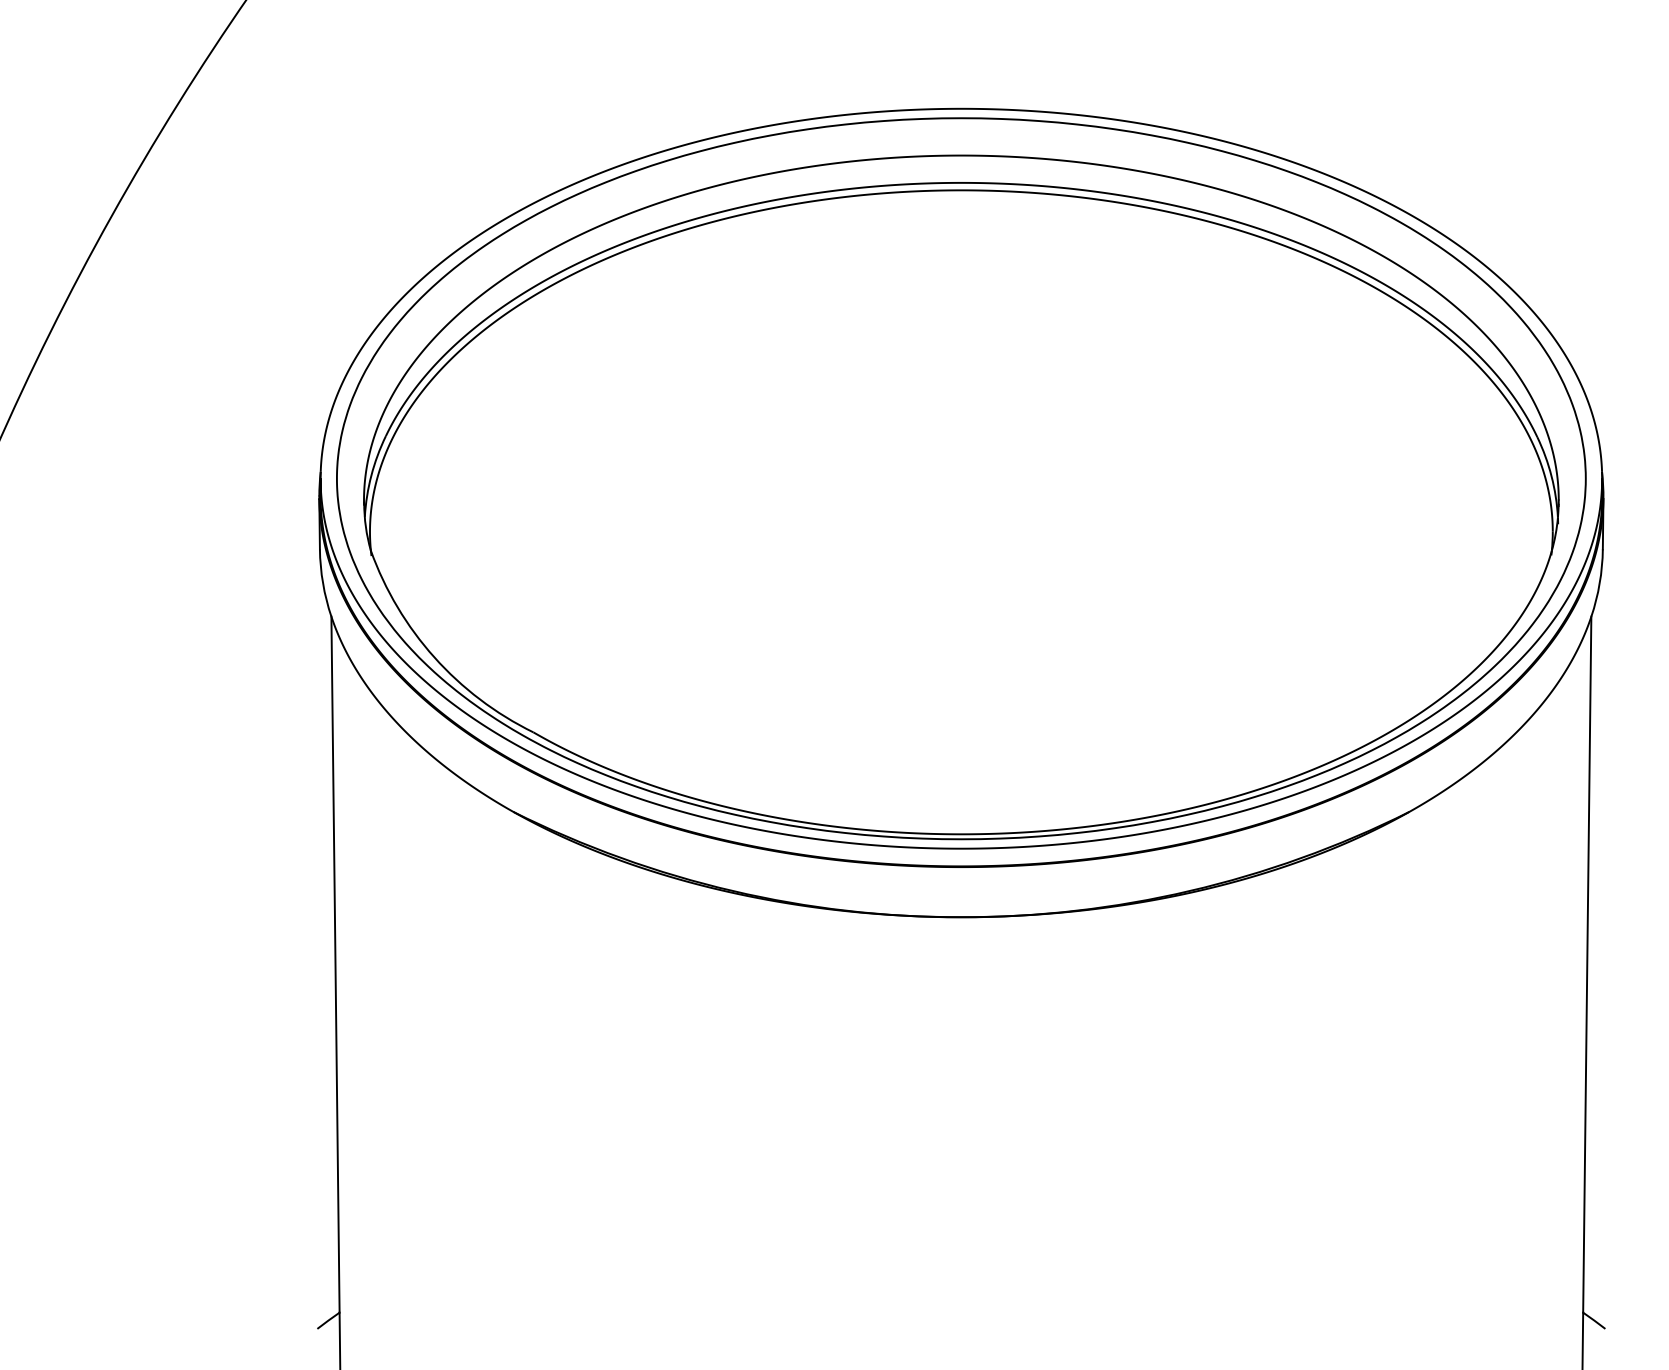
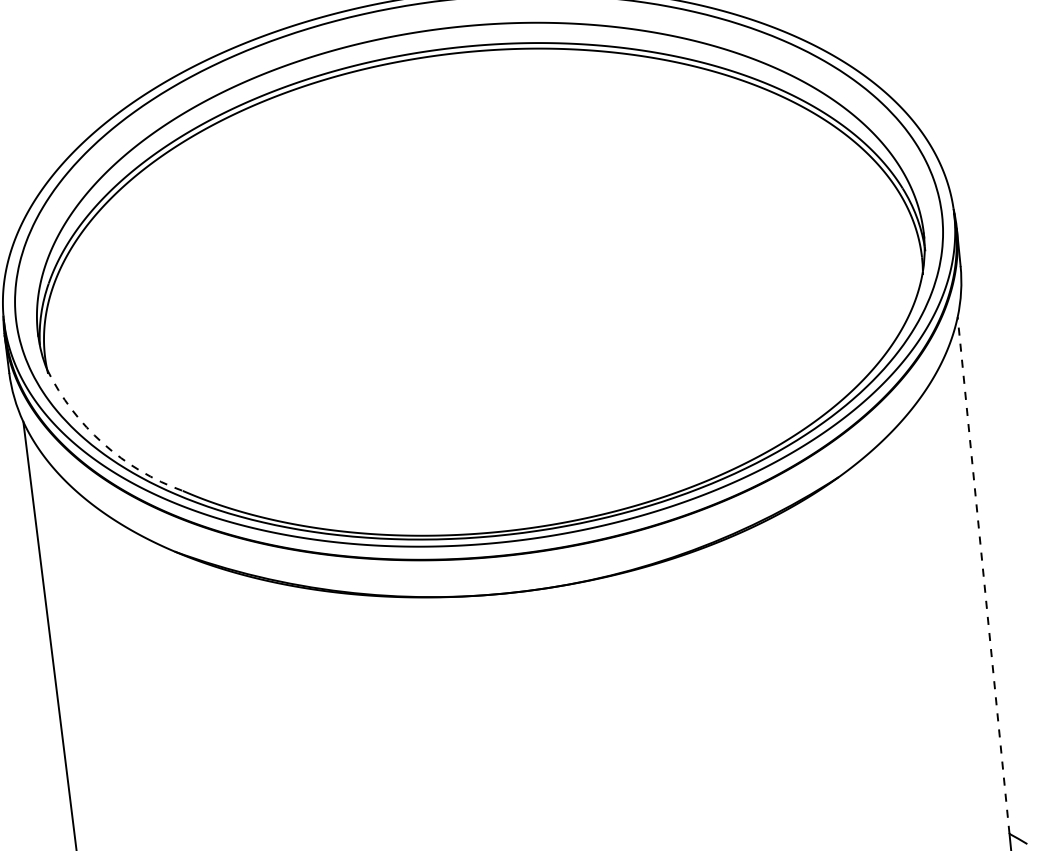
arc: (434, 657) -> (103, 443), solid -> dashed
line: (1587, 964) -> (983, 575), solid -> dashed

